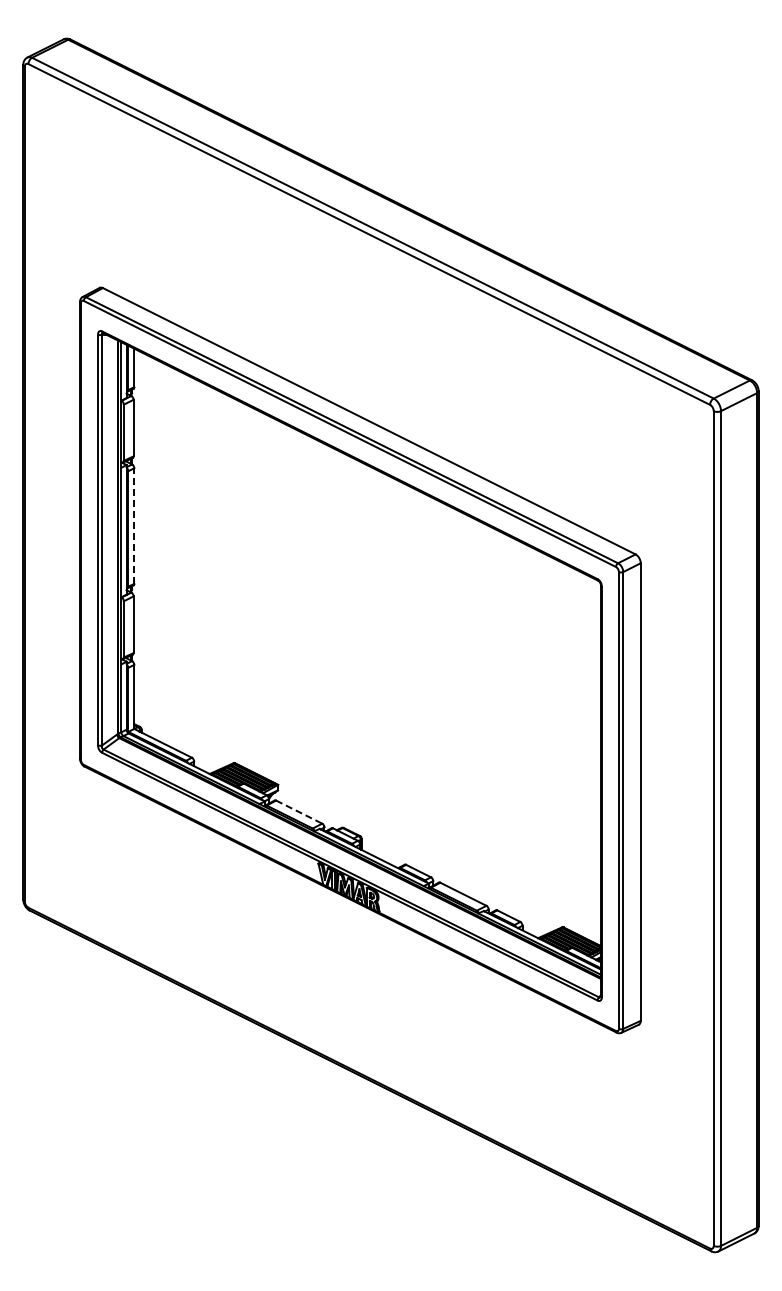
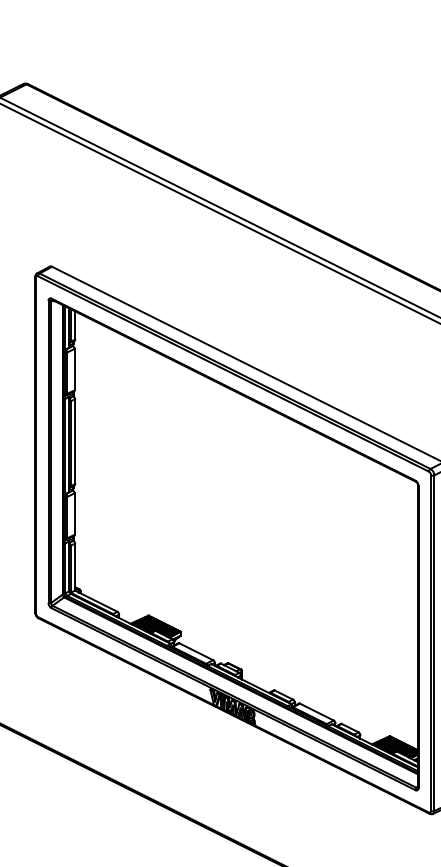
line: (134, 526) -> (75, 441), dashed -> solid
line: (299, 812) -> (196, 652), dashed -> solid

